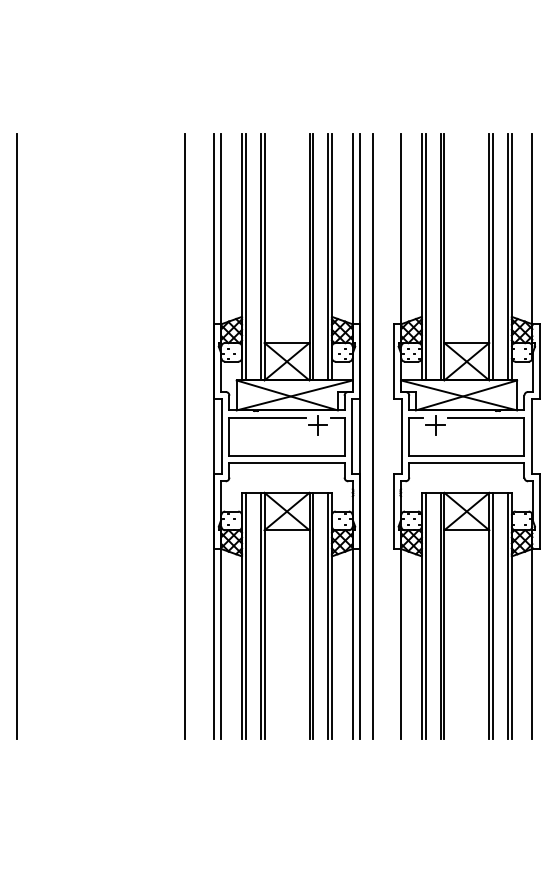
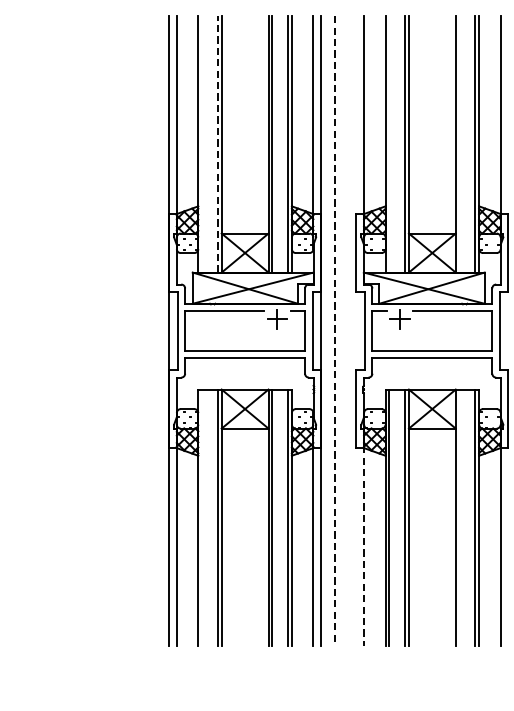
line: (260, 256) -> (217, 143), solid -> dashed
line: (245, 257) -> (201, 144), removed
line: (425, 257) -> (389, 144), removed
line: (493, 257) -> (460, 144), removed
line: (185, 436) -> (139, 330), removed
line: (373, 436) -> (335, 330), solid -> dashed
line: (245, 615) -> (201, 517), removed
line: (493, 615) -> (460, 517), removed
line: (401, 643) -> (364, 546), solid -> dashed

